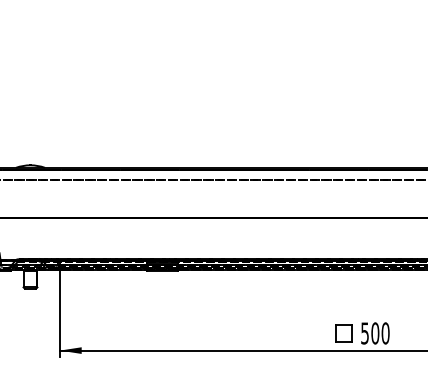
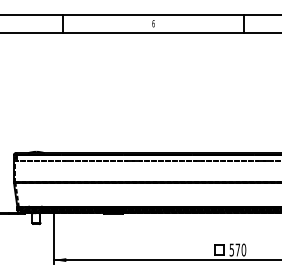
text: (374, 332) -> (237, 249), 500 -> 570

